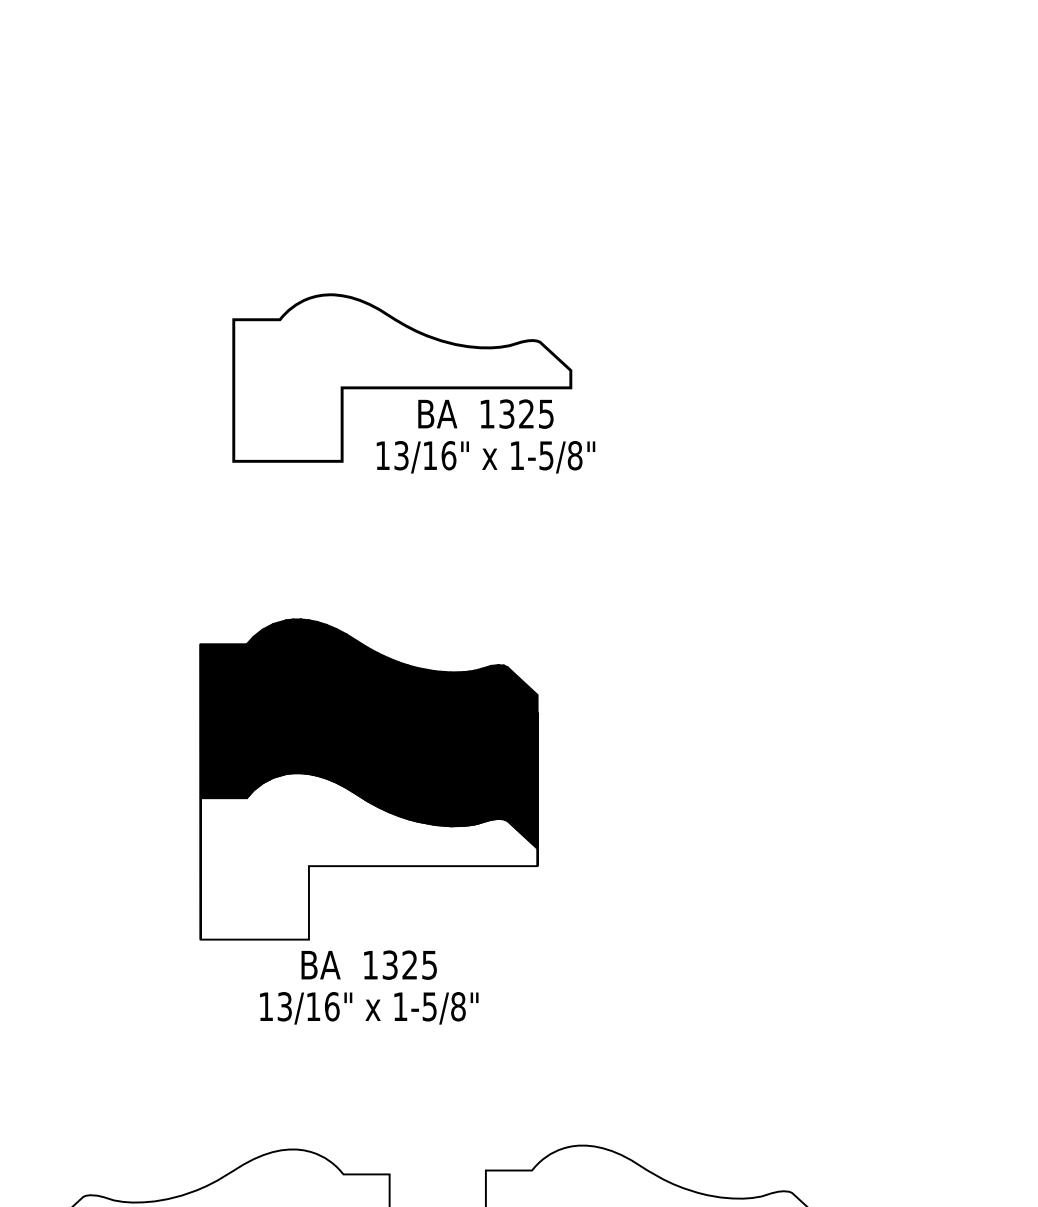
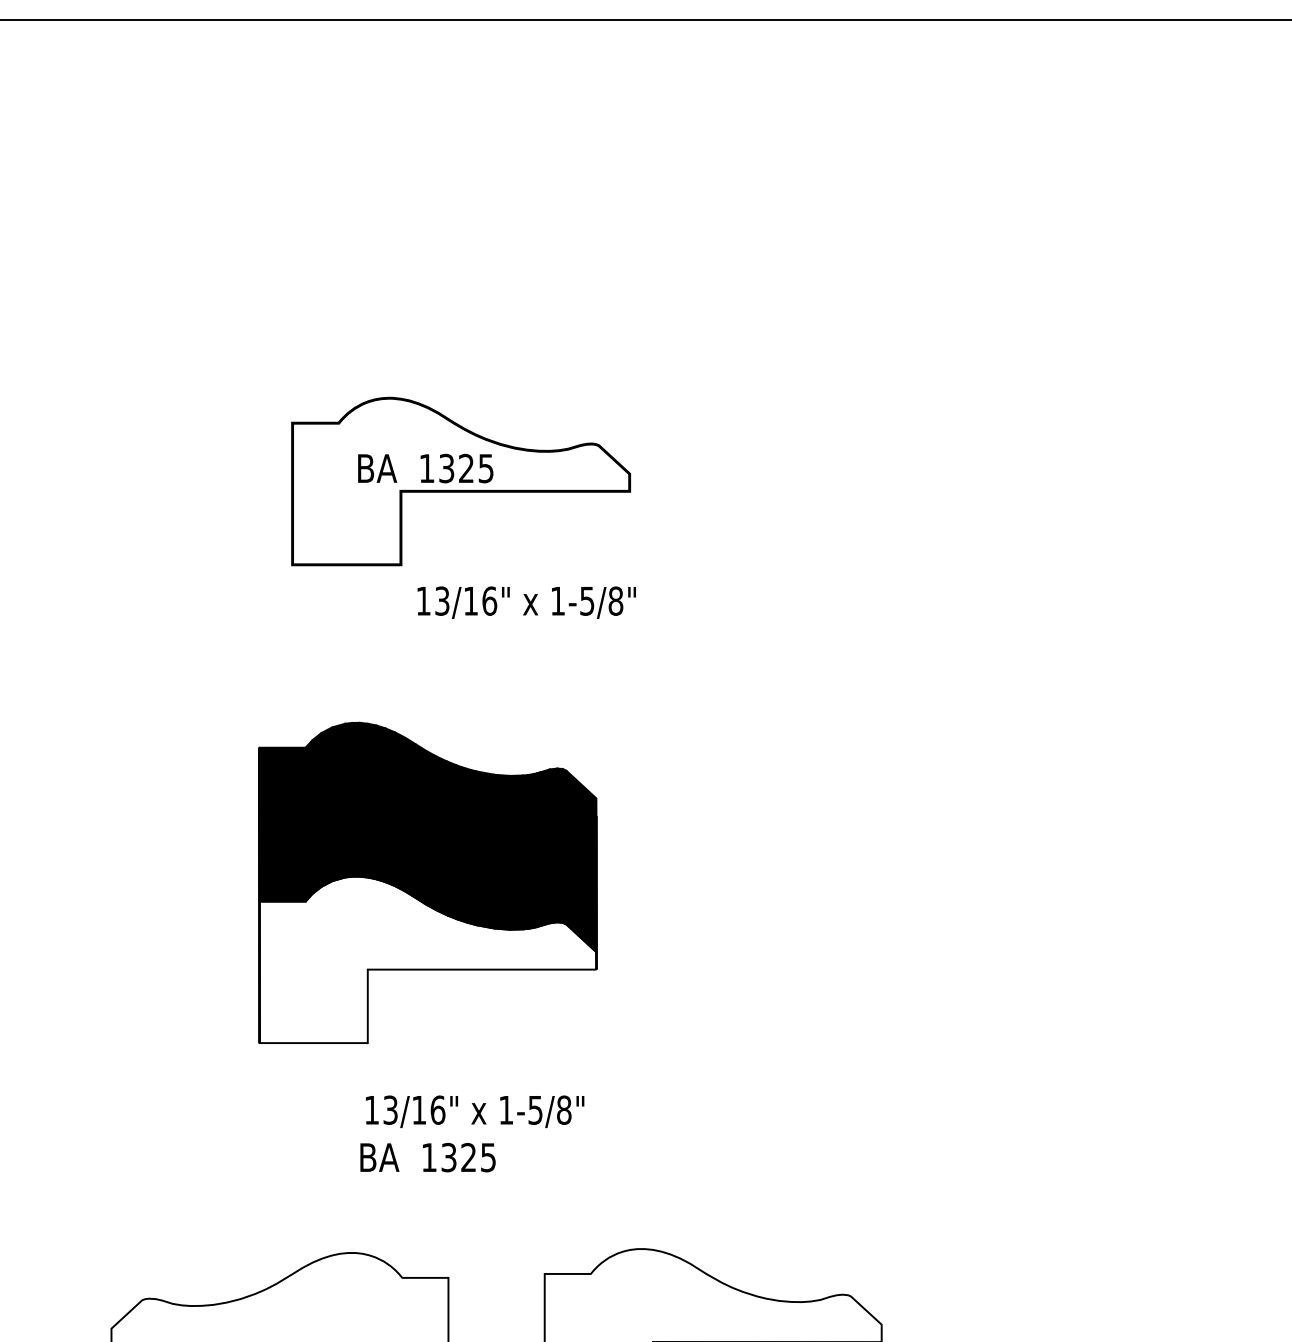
text: (485, 414) -> (425, 468), moved
text: (485, 457) -> (526, 602), moved
text: (368, 965) -> (427, 1157), moved
text: (369, 1008) -> (475, 1111), moved

